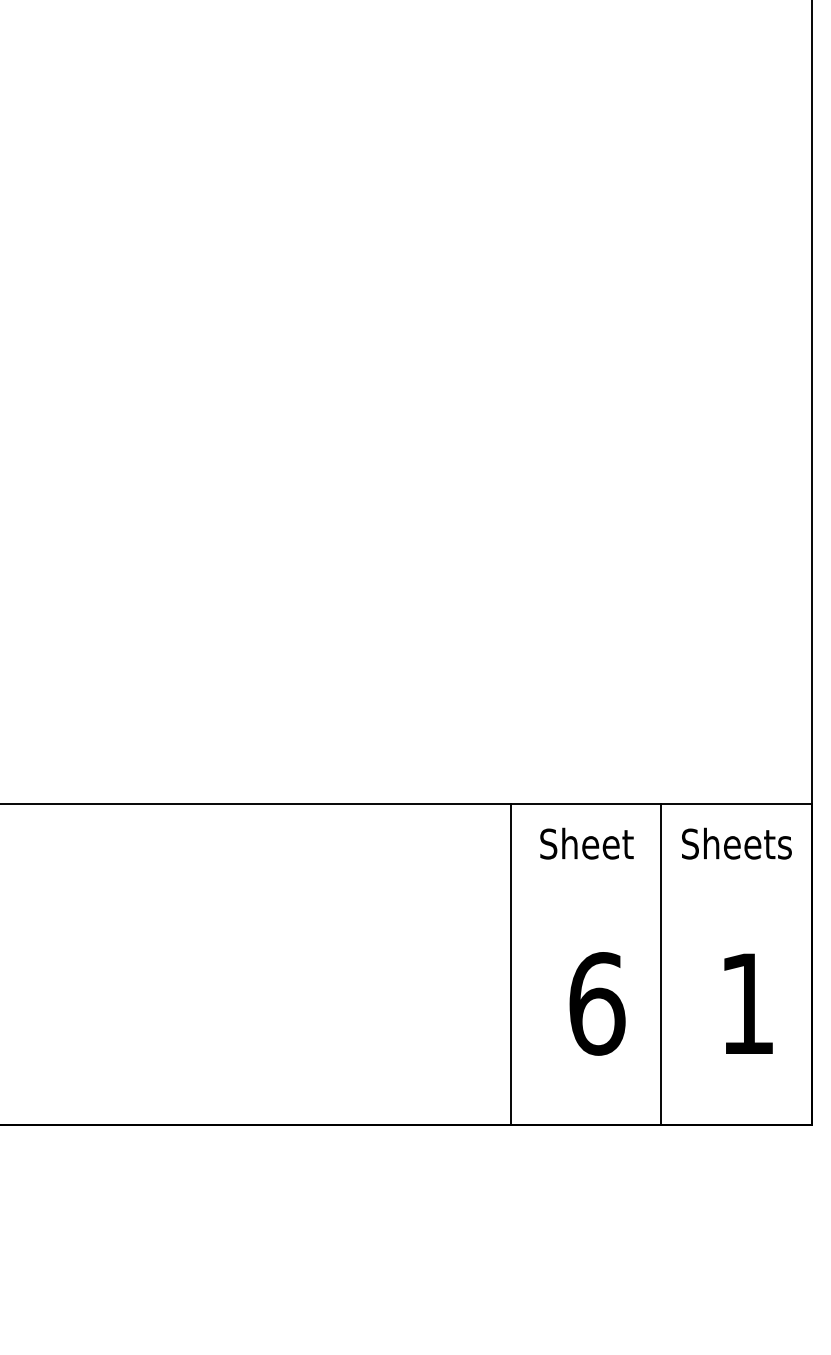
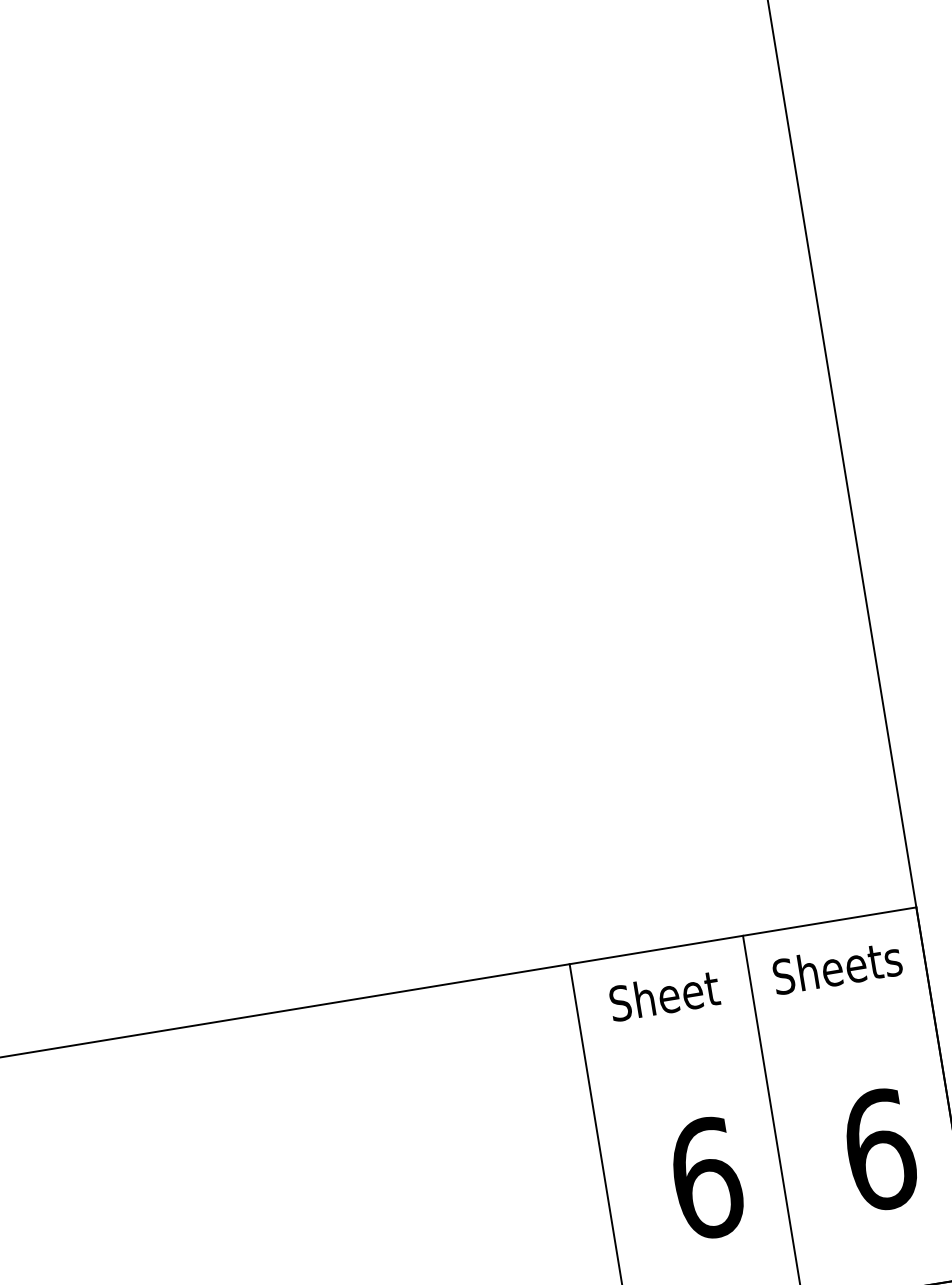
text: (747, 1003) -> (879, 1149), 1 -> 6

